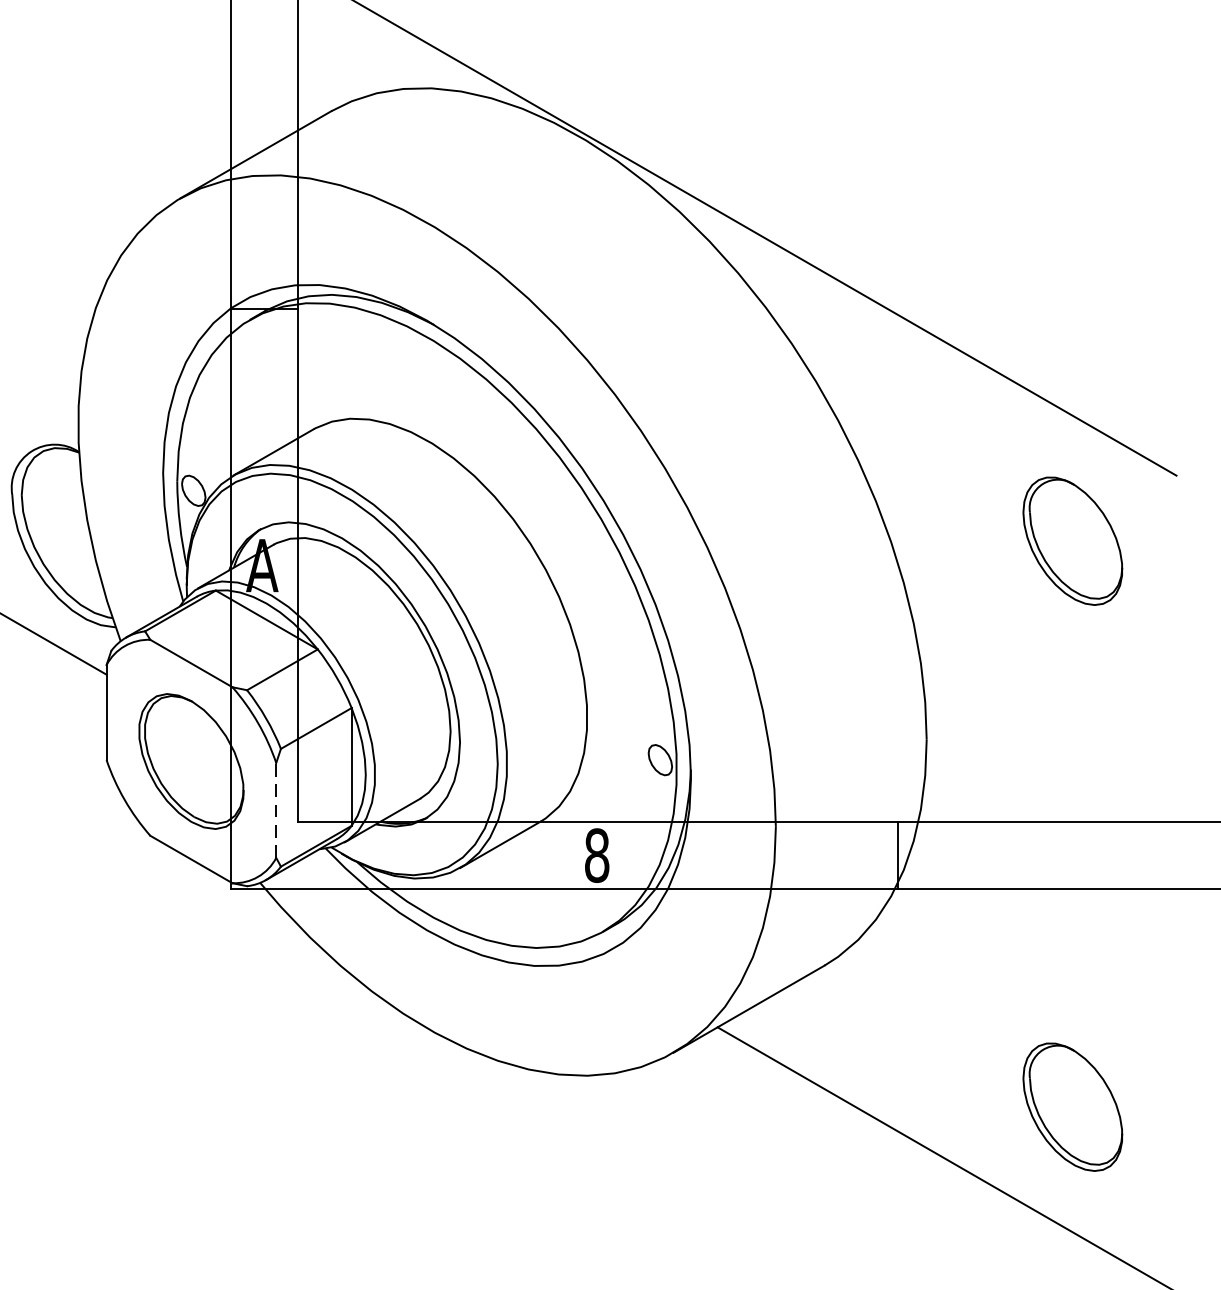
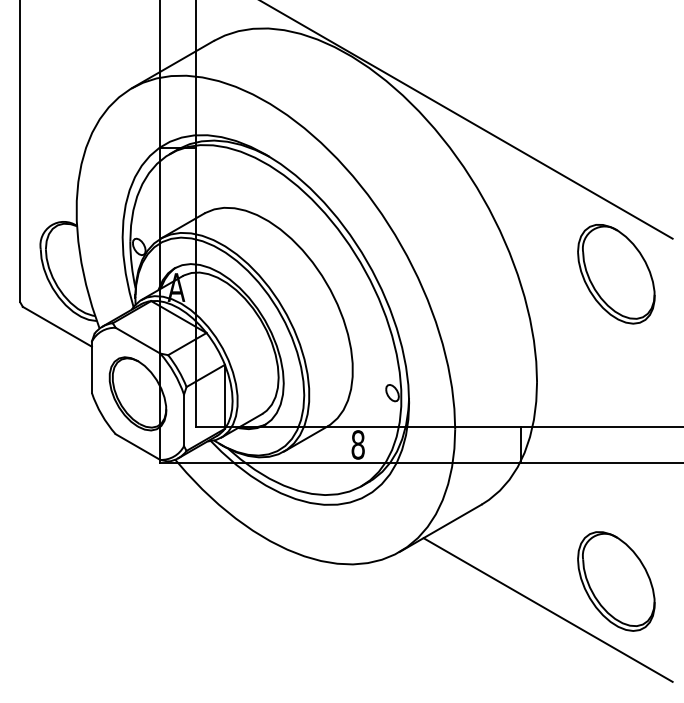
part: (1073, 541) -> (616, 274), size x1.43
line: (277, 810) -> (184, 420), dashed -> solid
part: (1073, 1107) -> (616, 581), size x1.43

